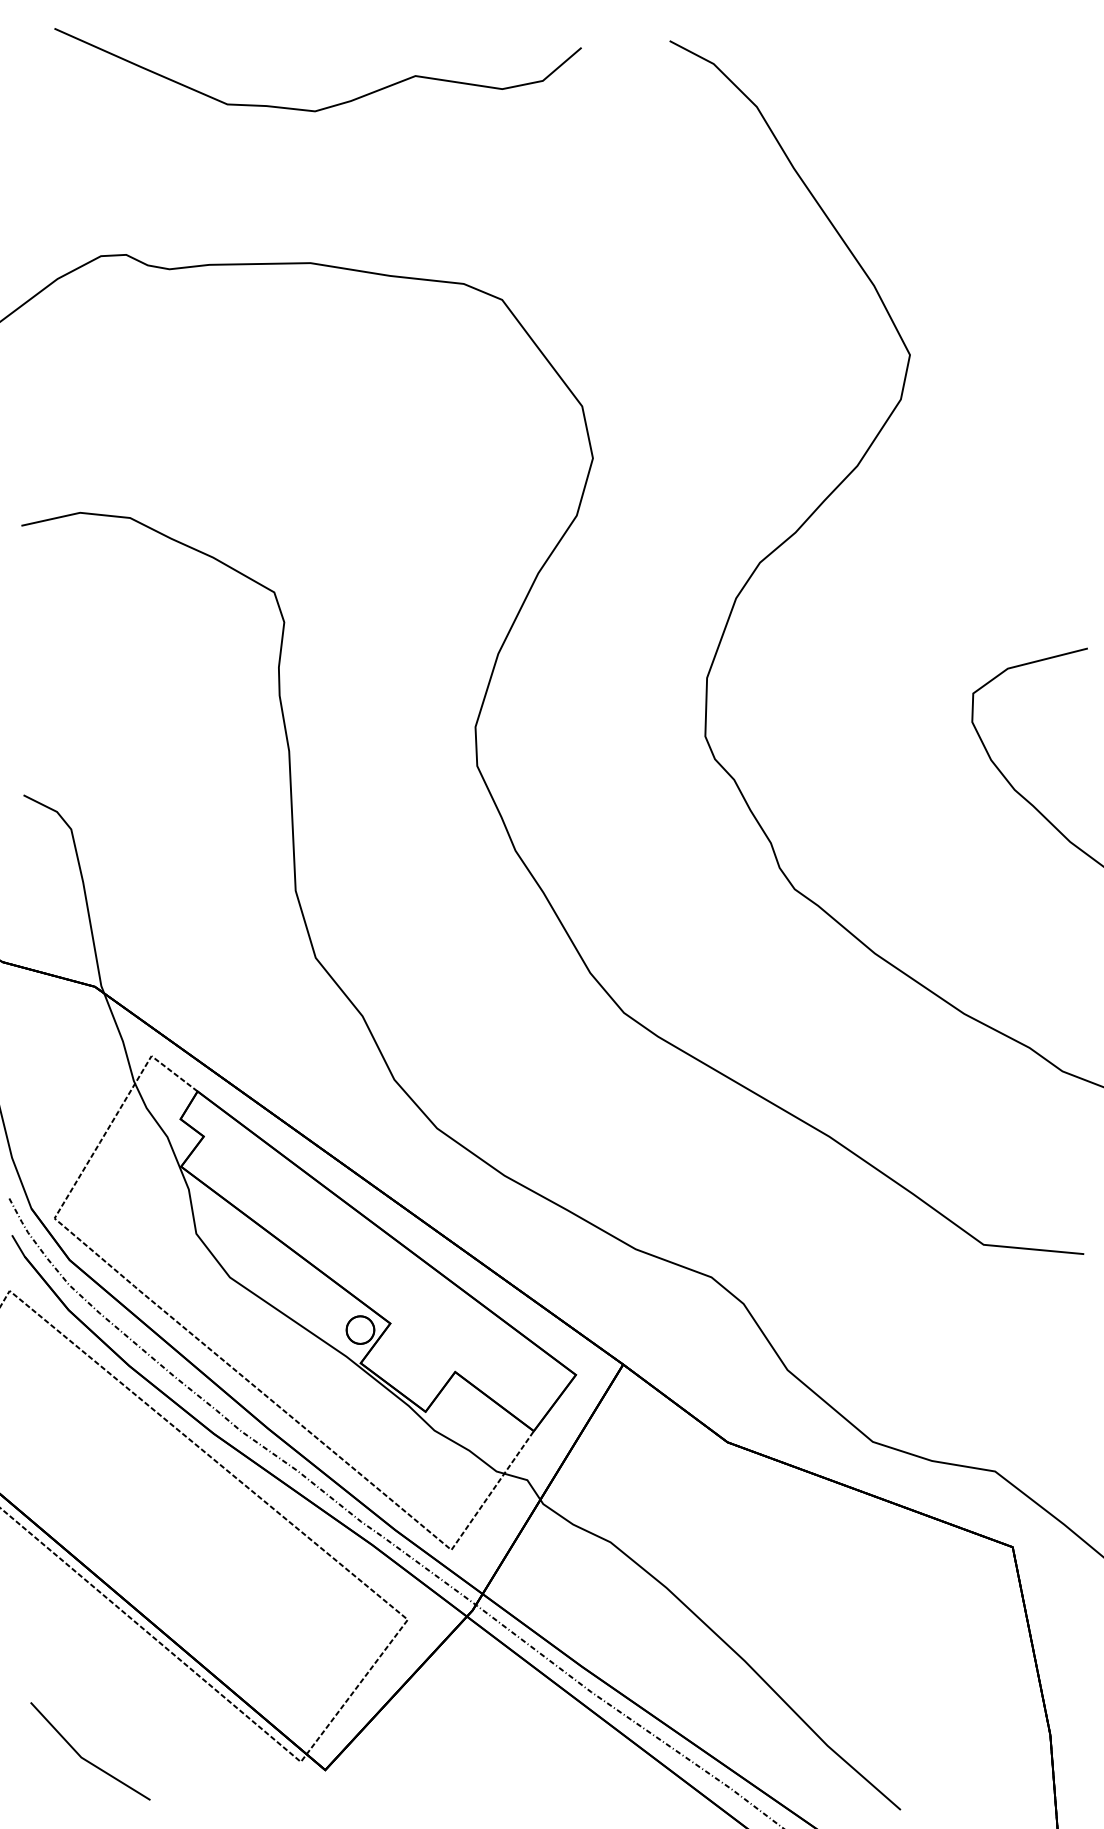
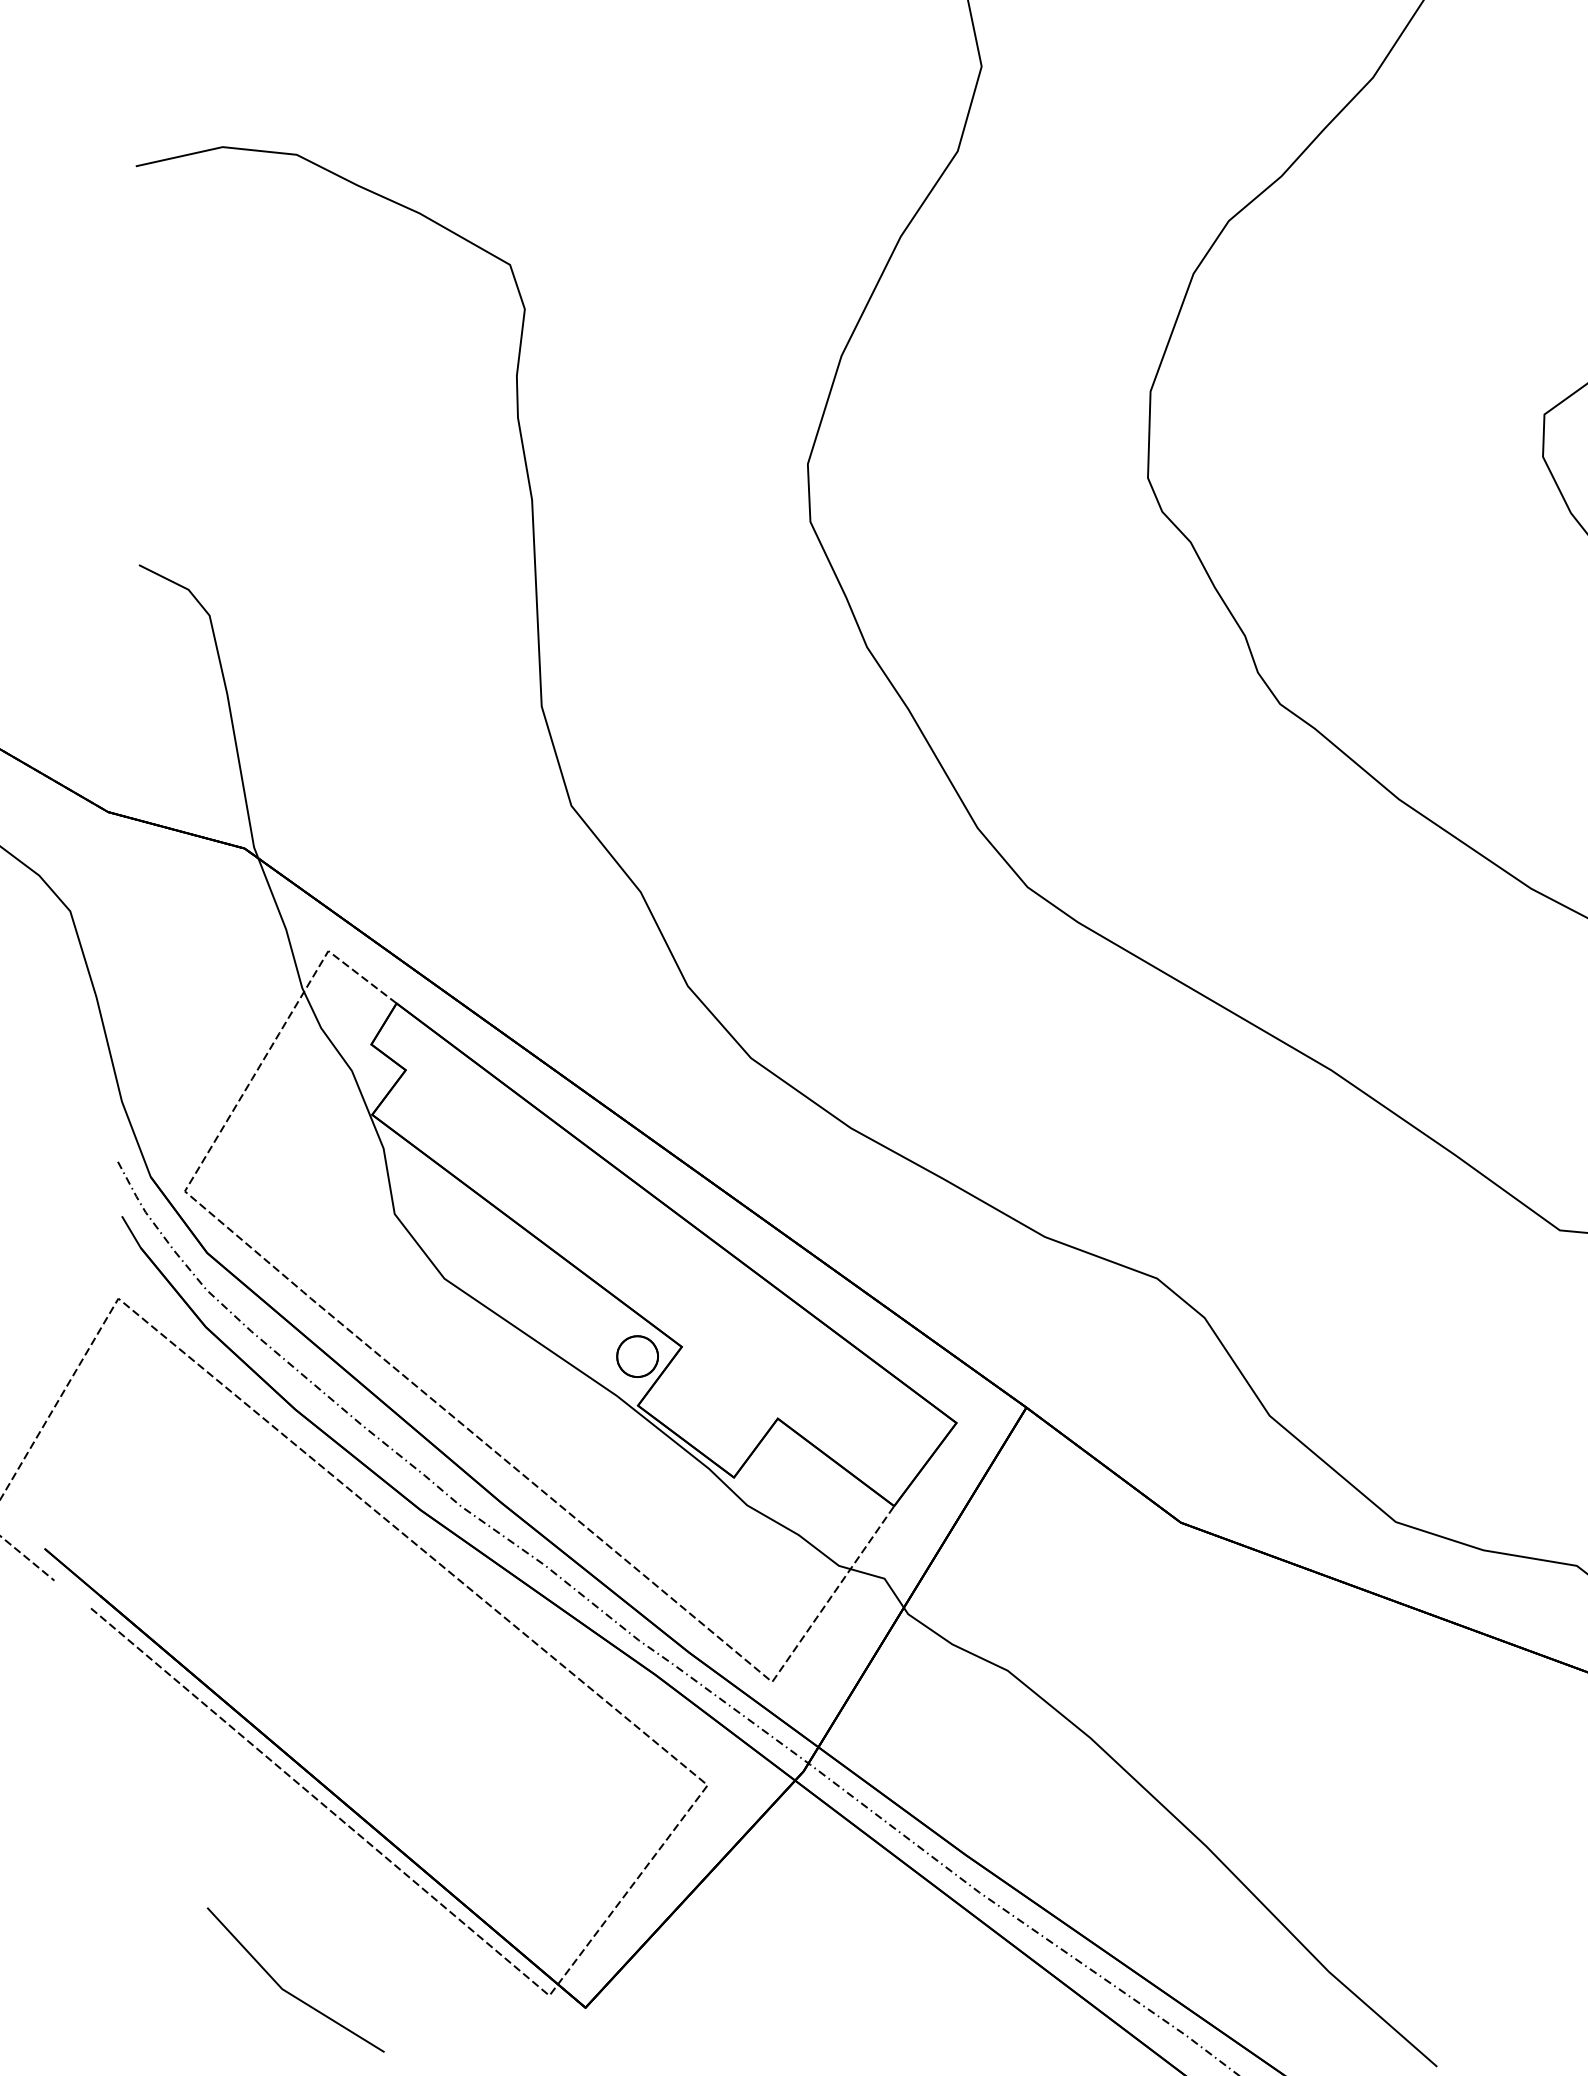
part: (86, 1759) -> (289, 1992), moved

